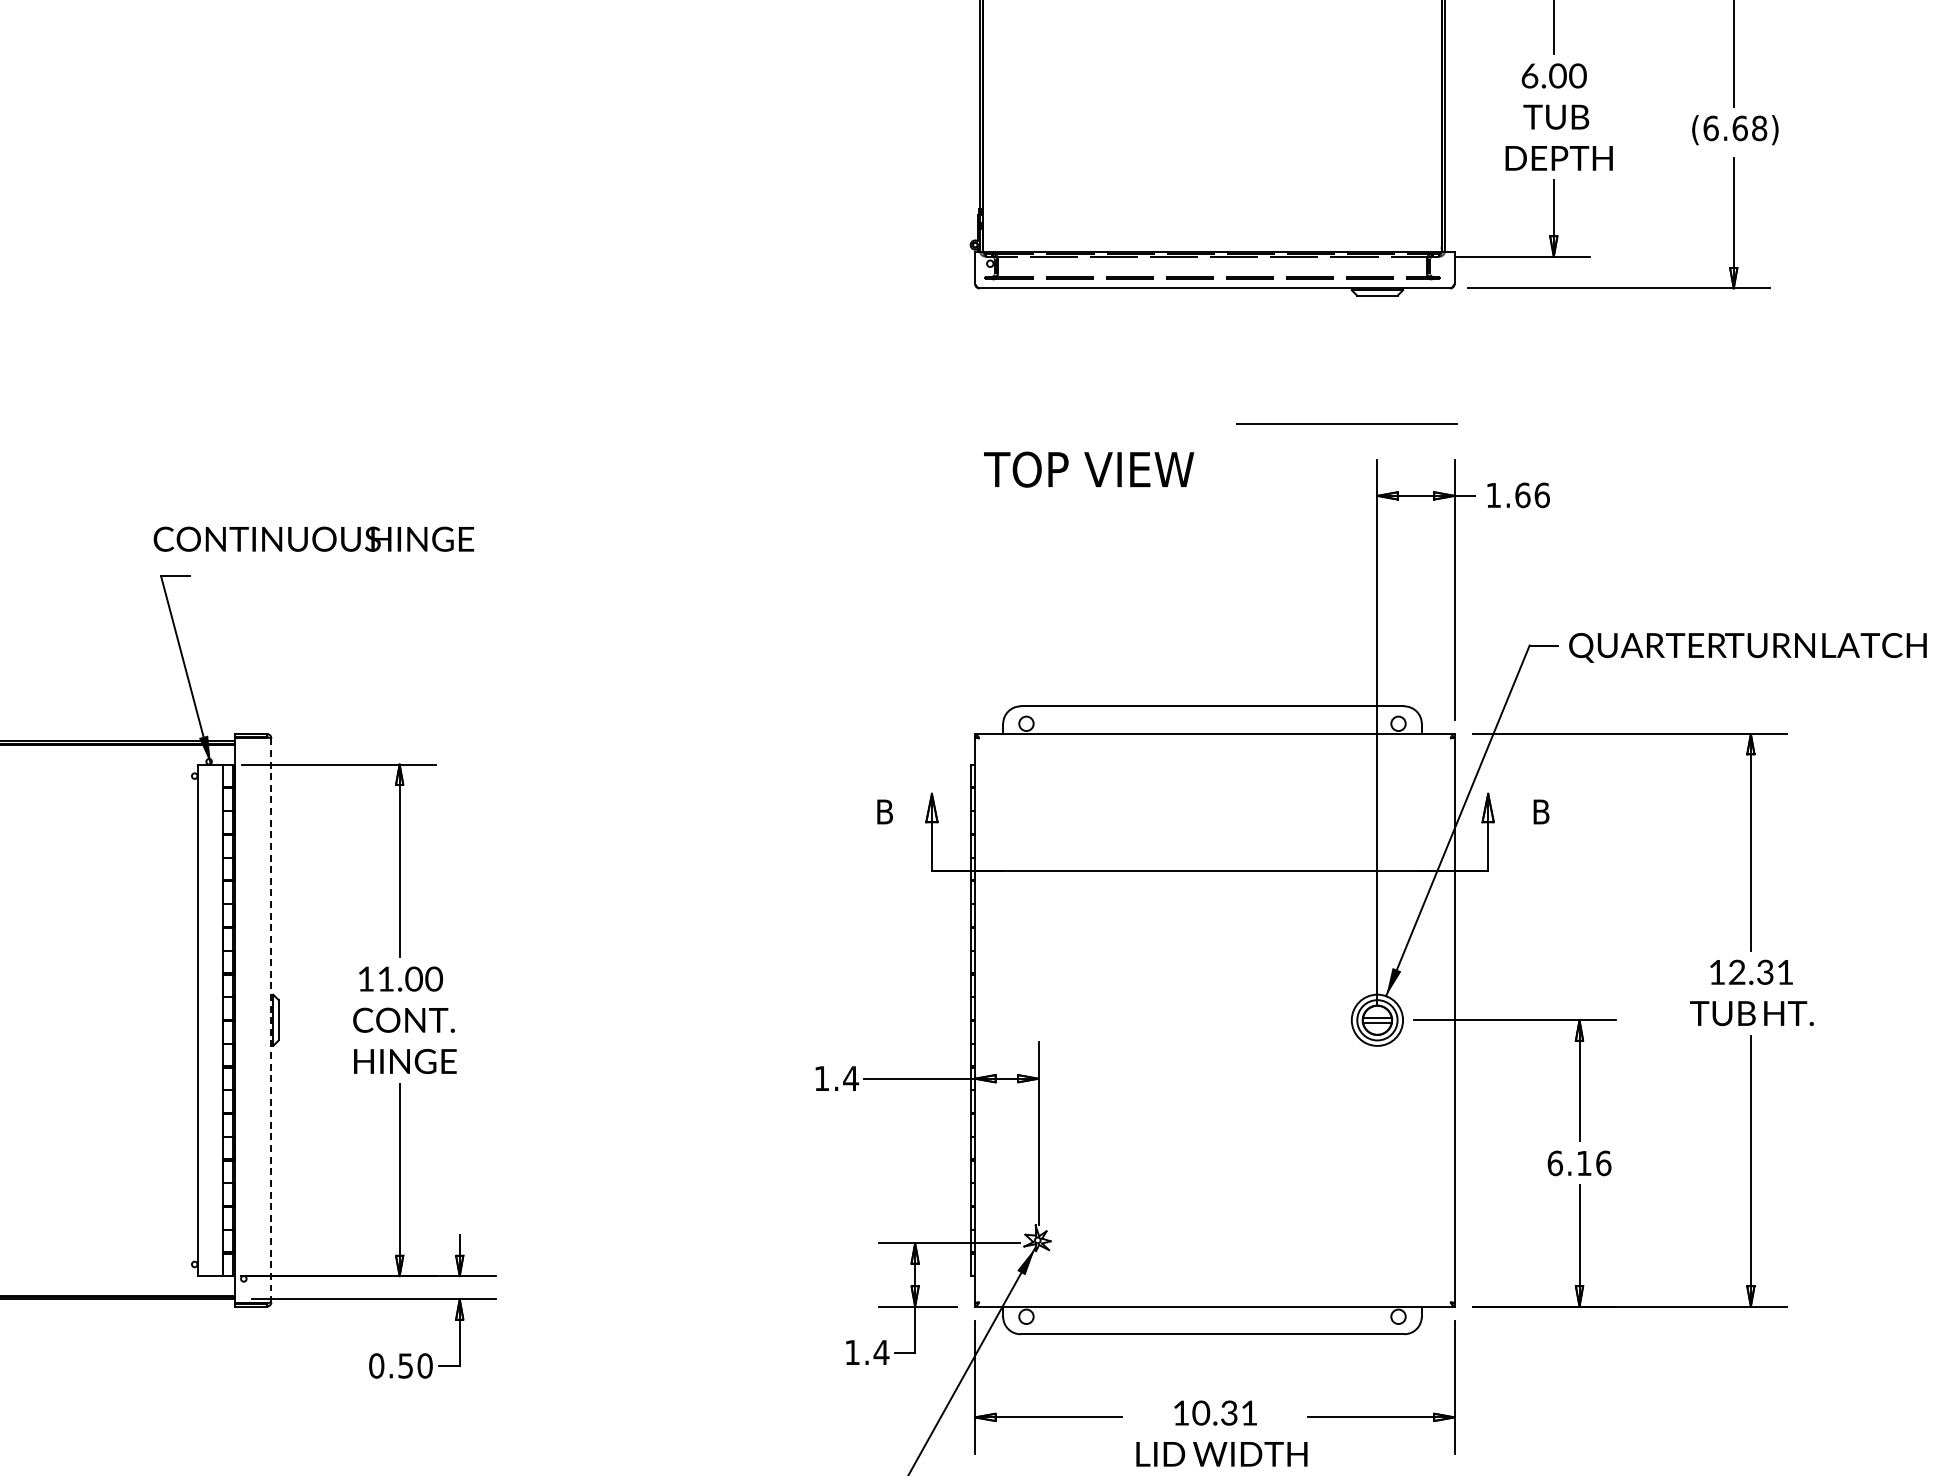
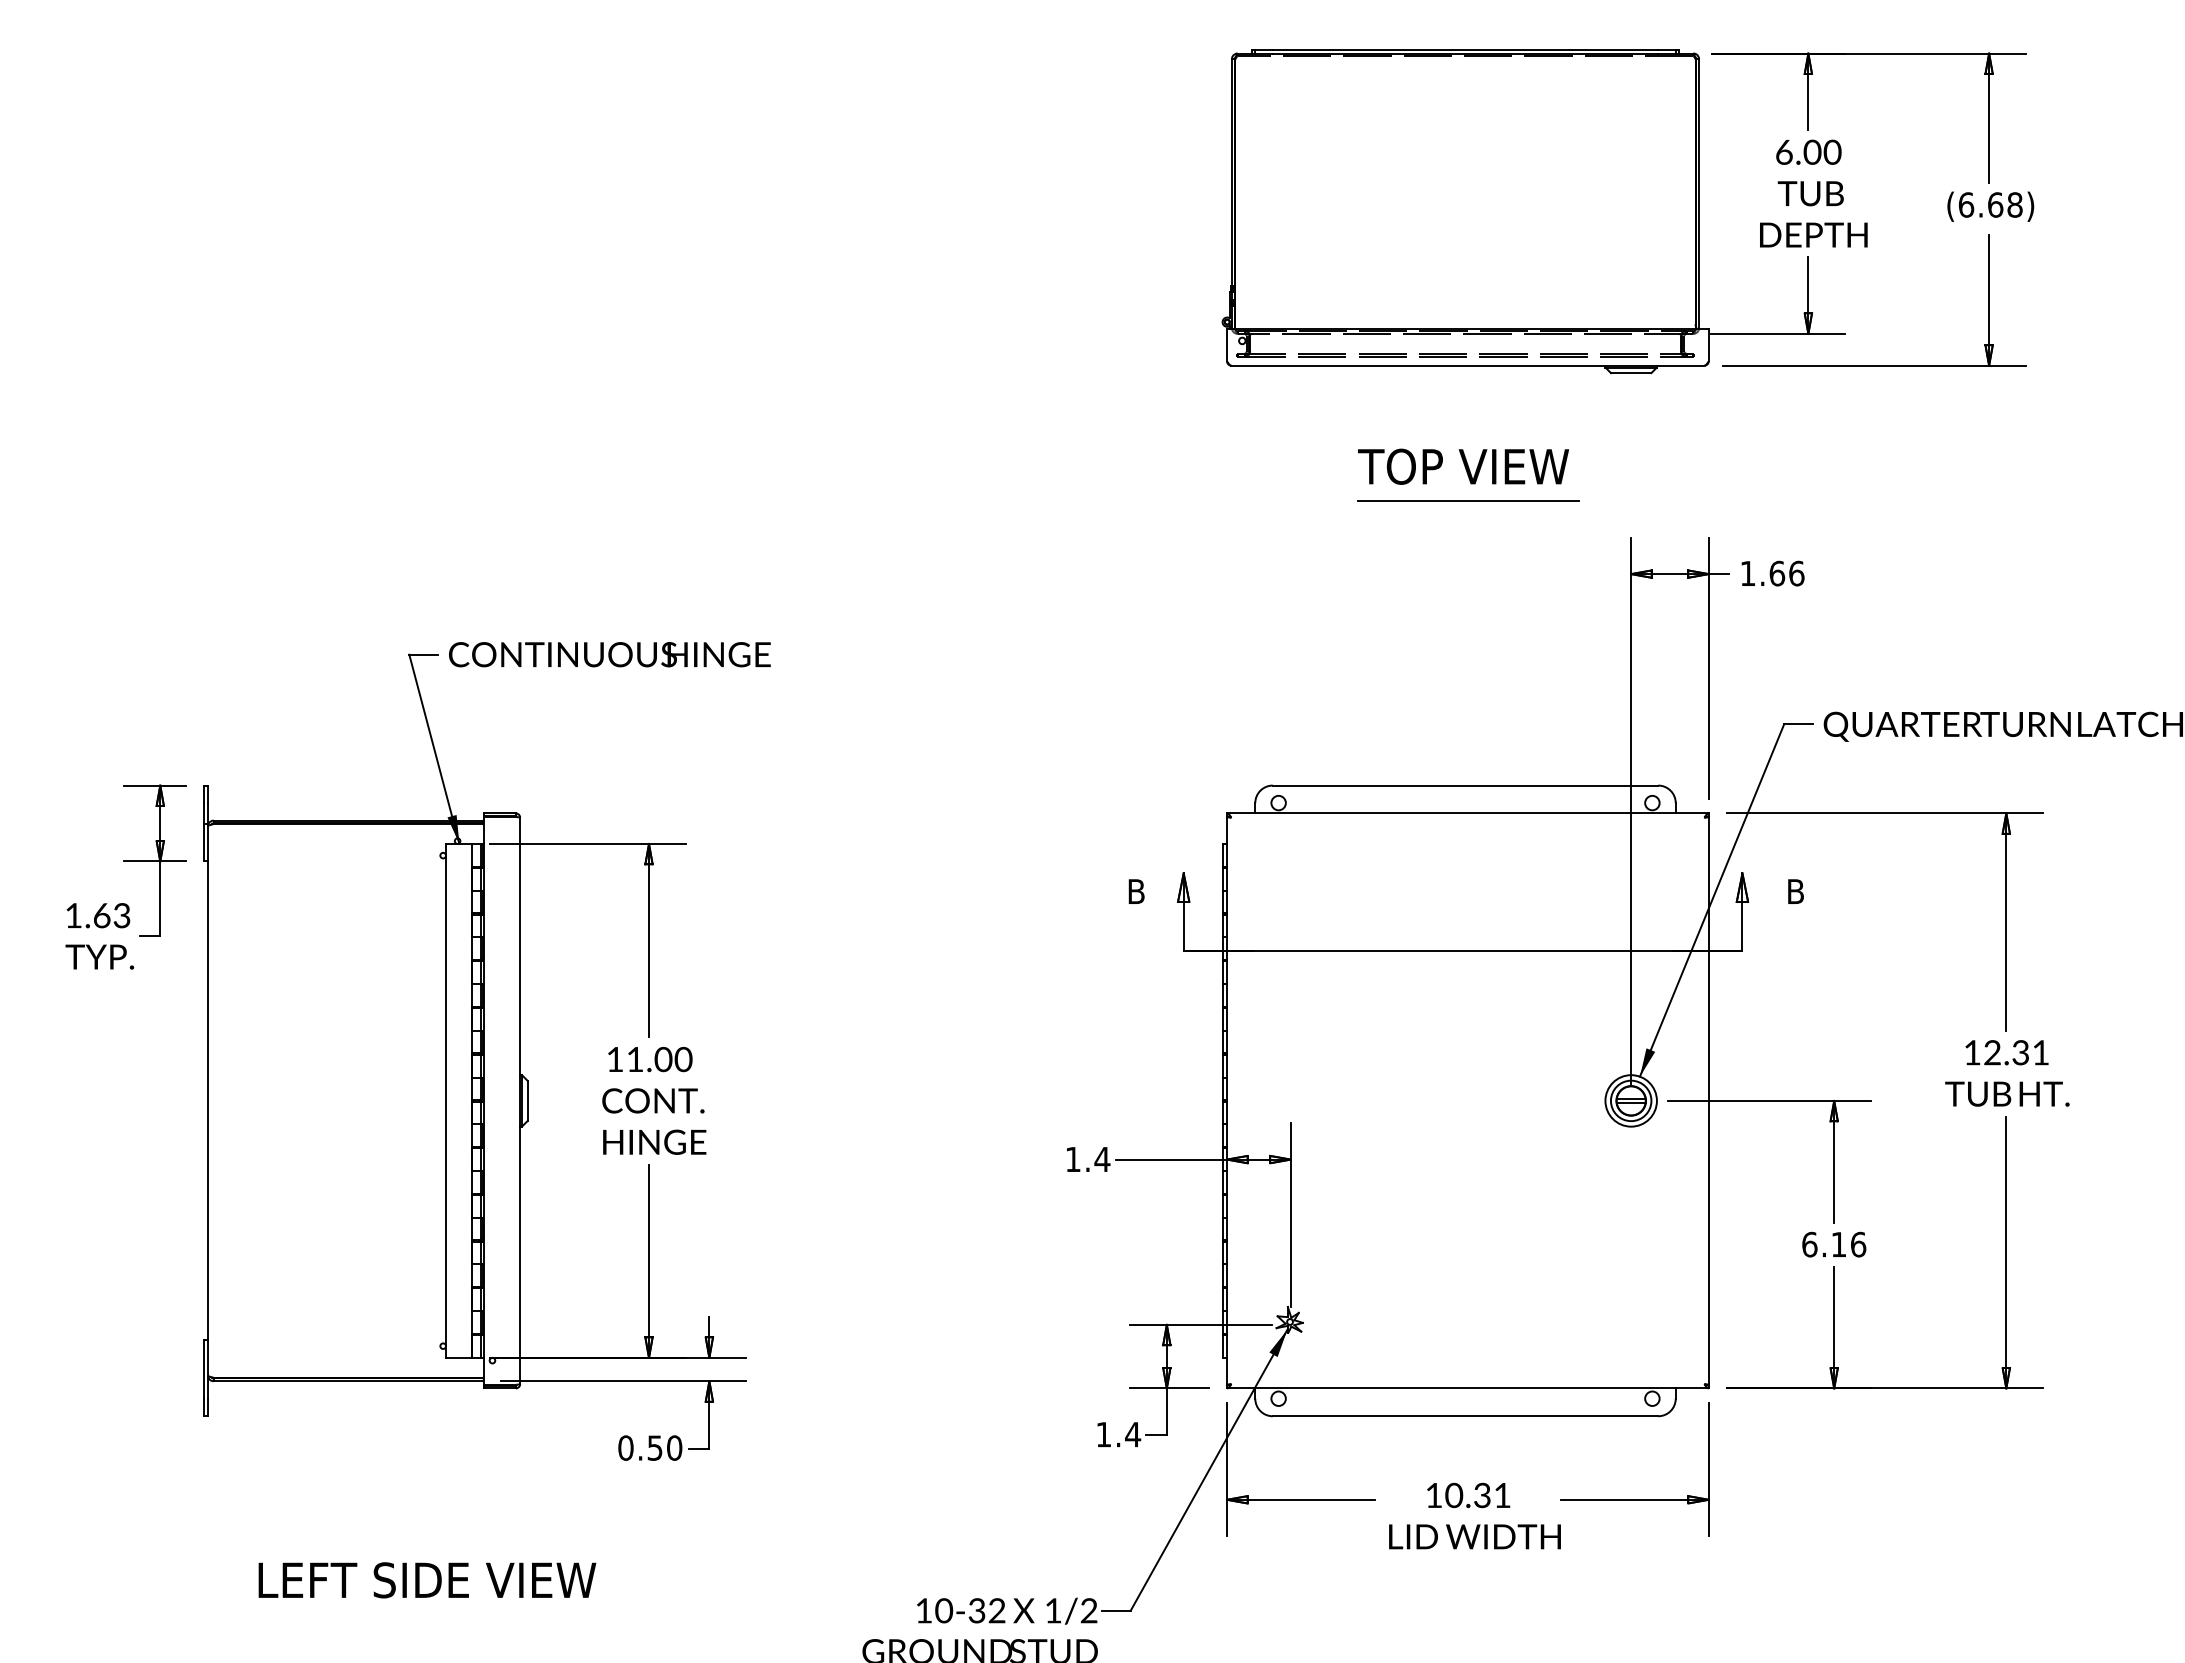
line: (1346, 422) -> (1468, 500), moved
text: (1089, 469) -> (1463, 466), moved
text: (313, 539) -> (609, 654), moved
line: (271, 1020) -> (520, 1101), dashed -> solid

